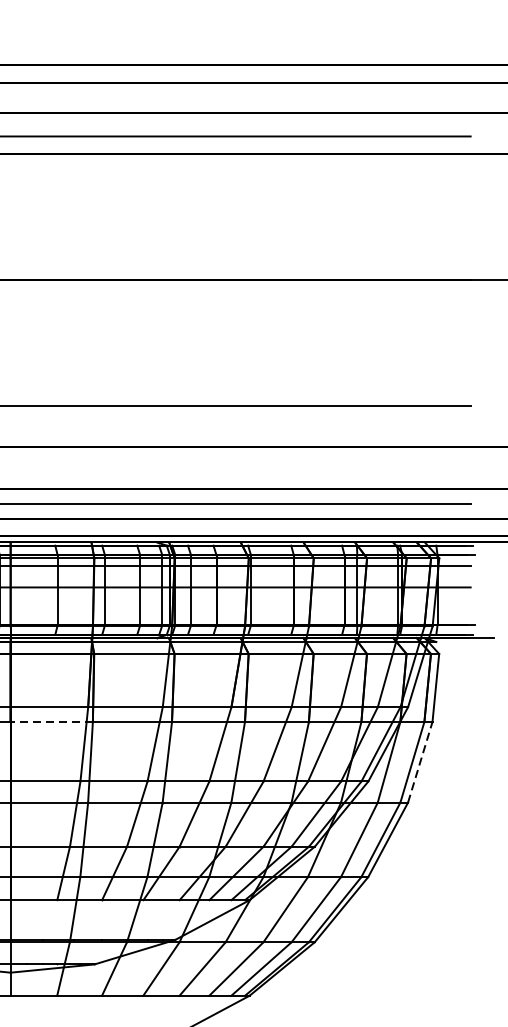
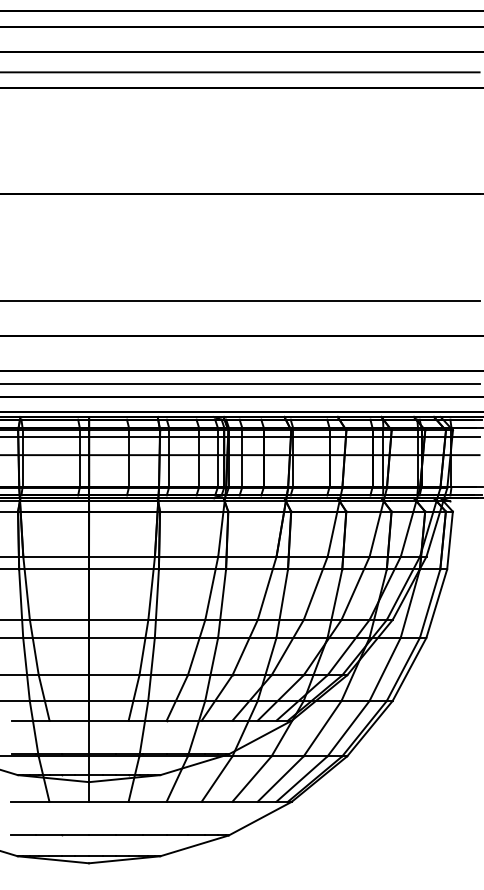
line: (51, 722) -> (123, 569), dashed -> solid
line: (419, 762) -> (436, 603), dashed -> solid

